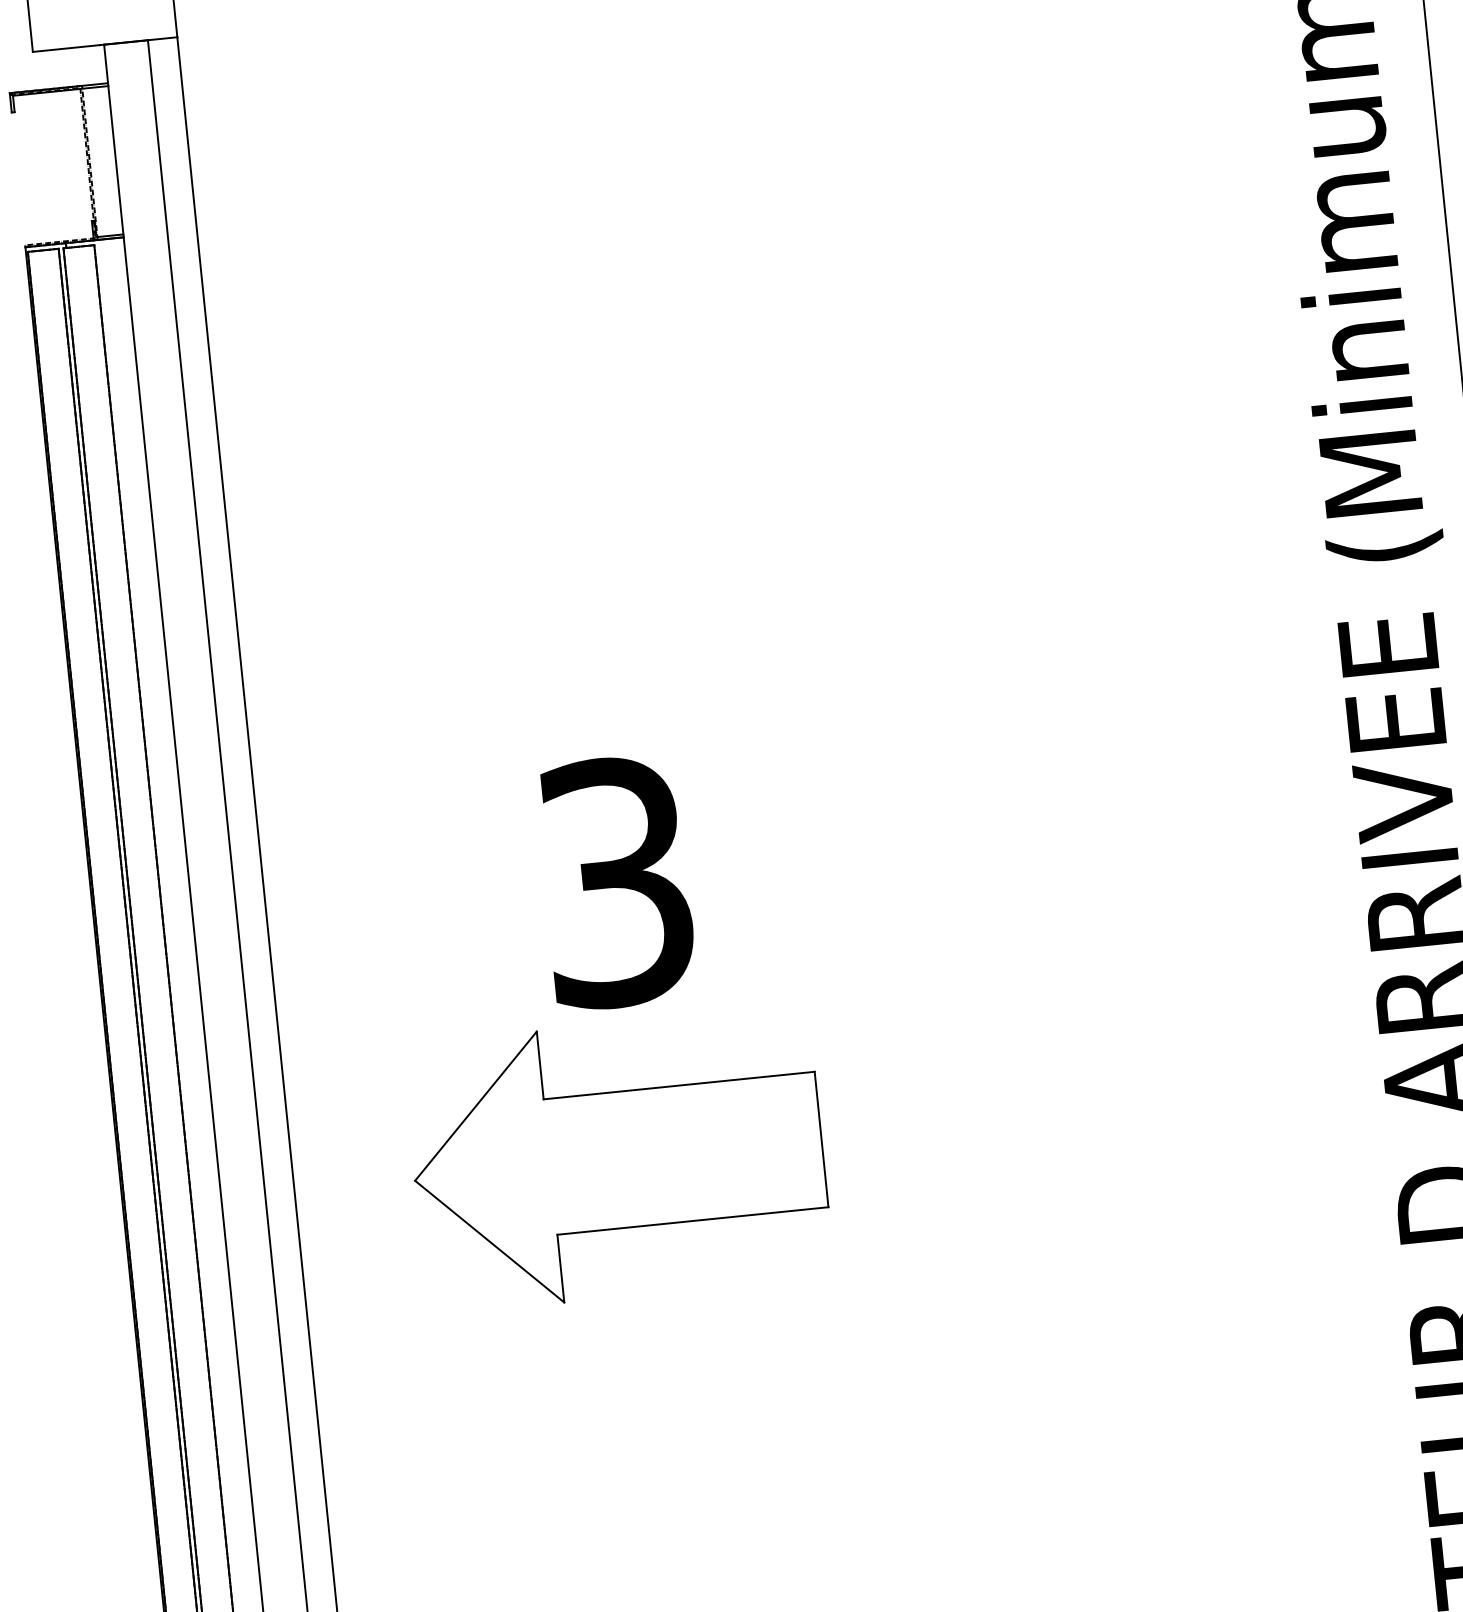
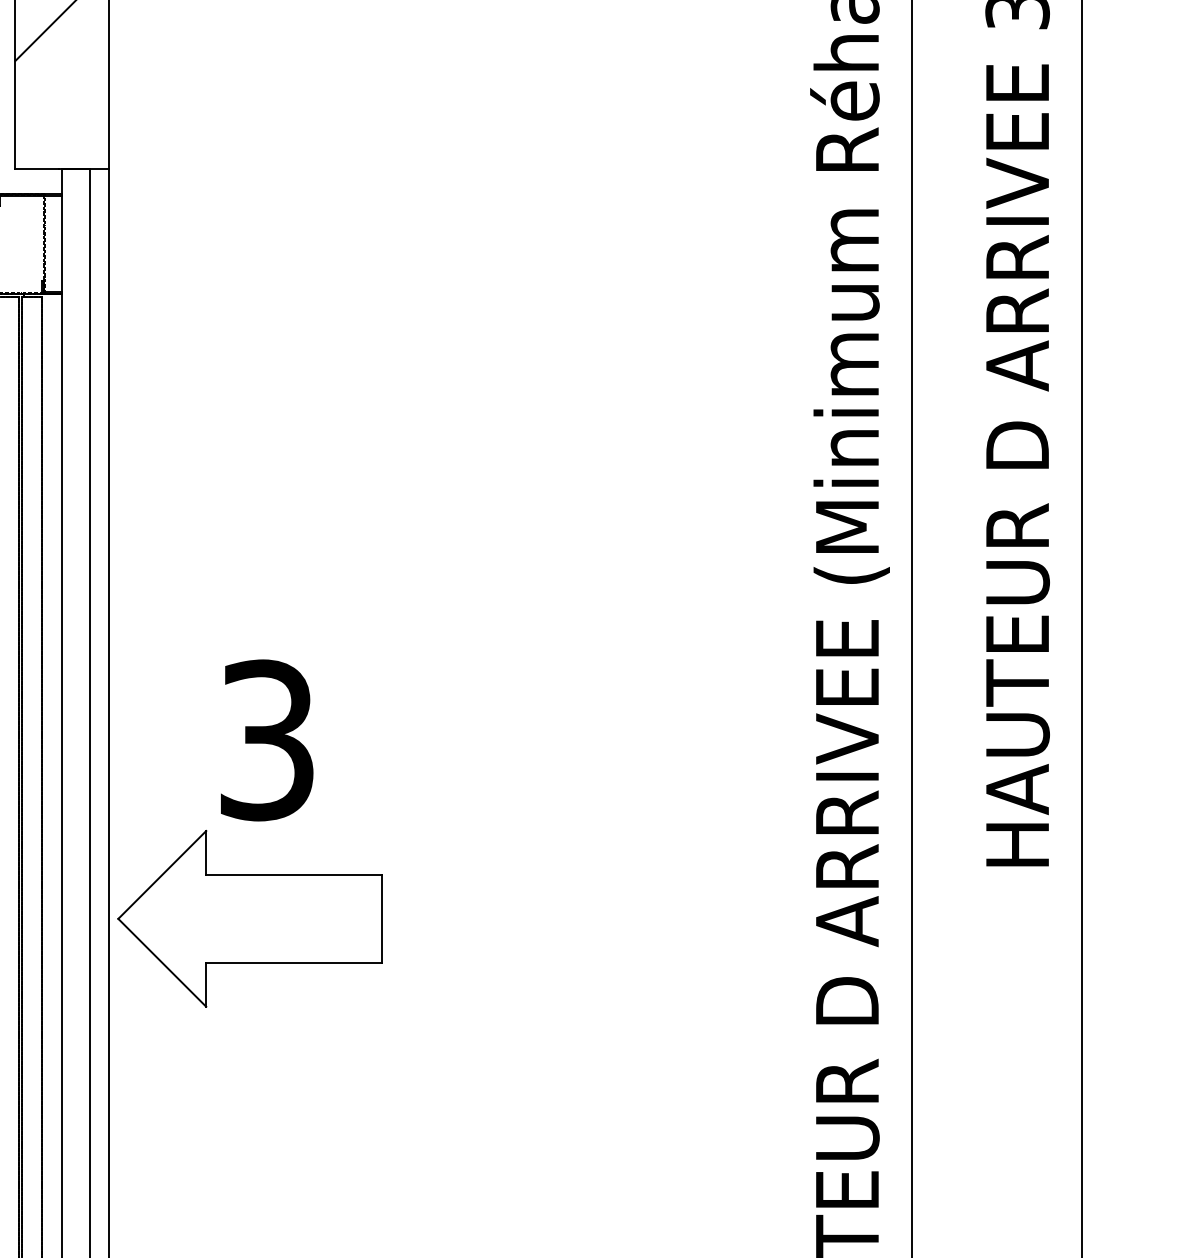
part: (605, 1009) -> (251, 821), moved

